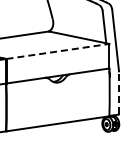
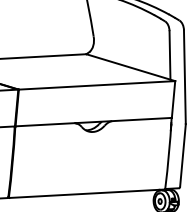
line: (58, 51) -> (97, 85), dashed -> solid
line: (119, 92) -> (183, 155), dashed -> solid

